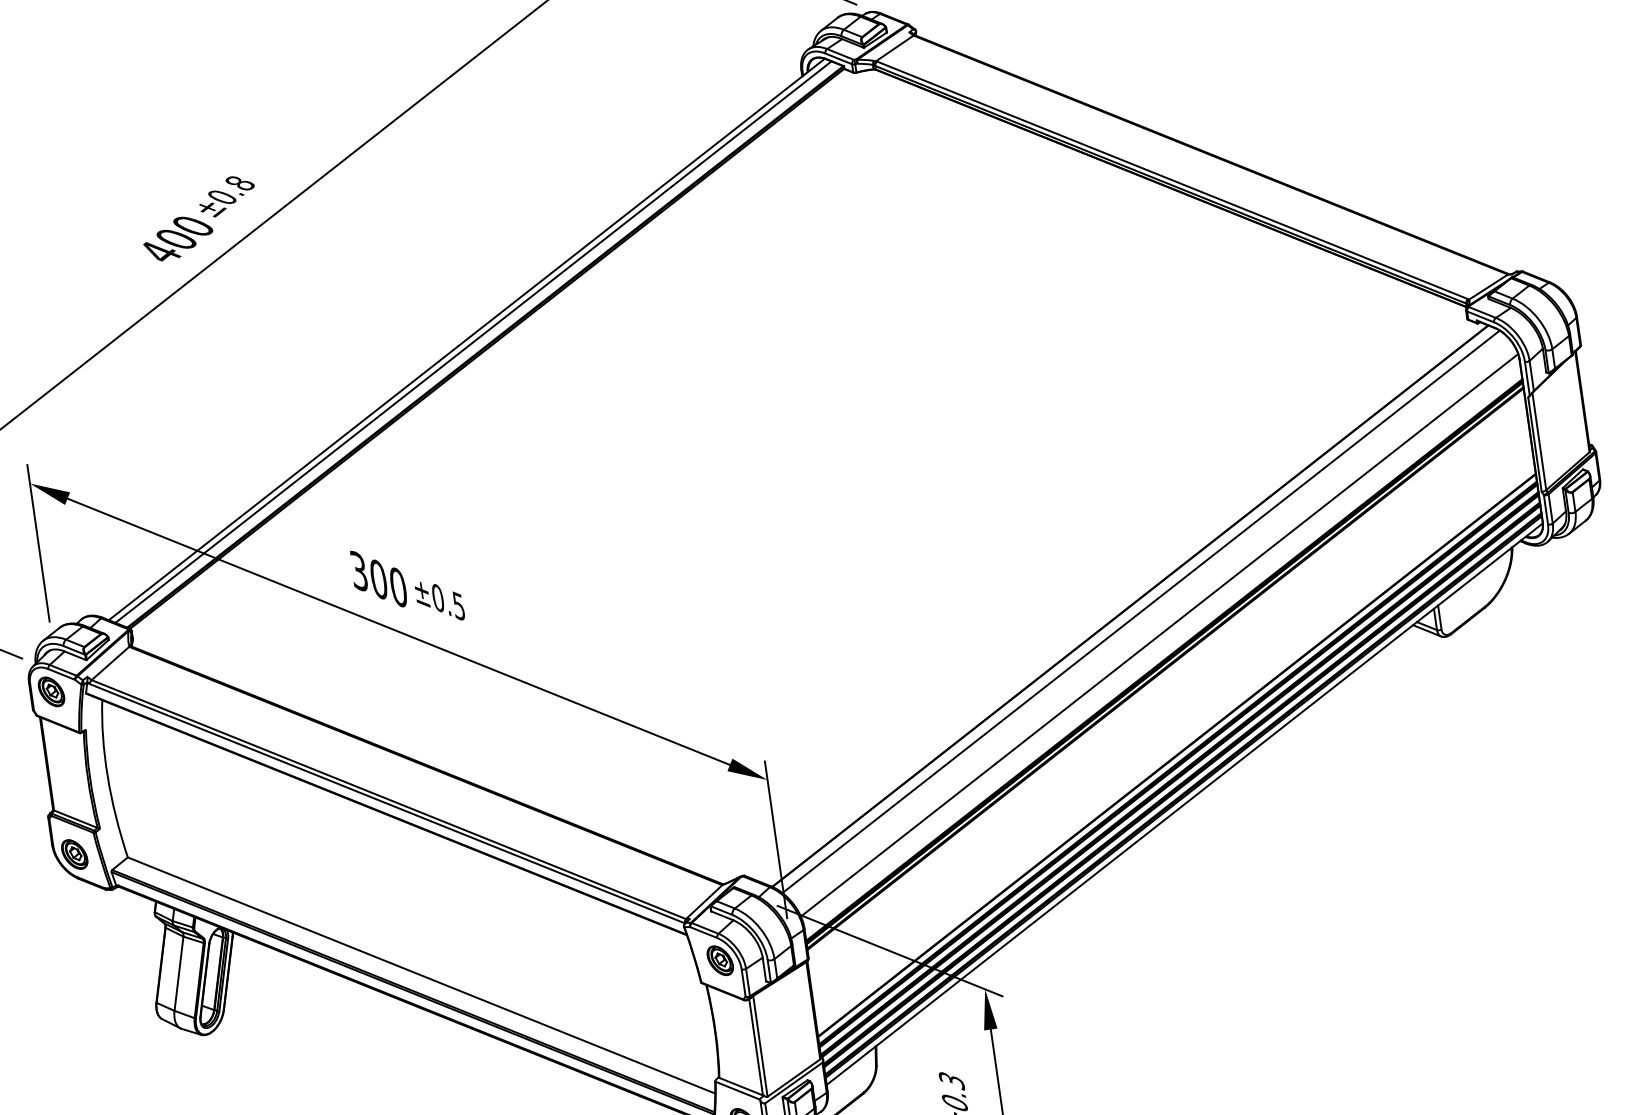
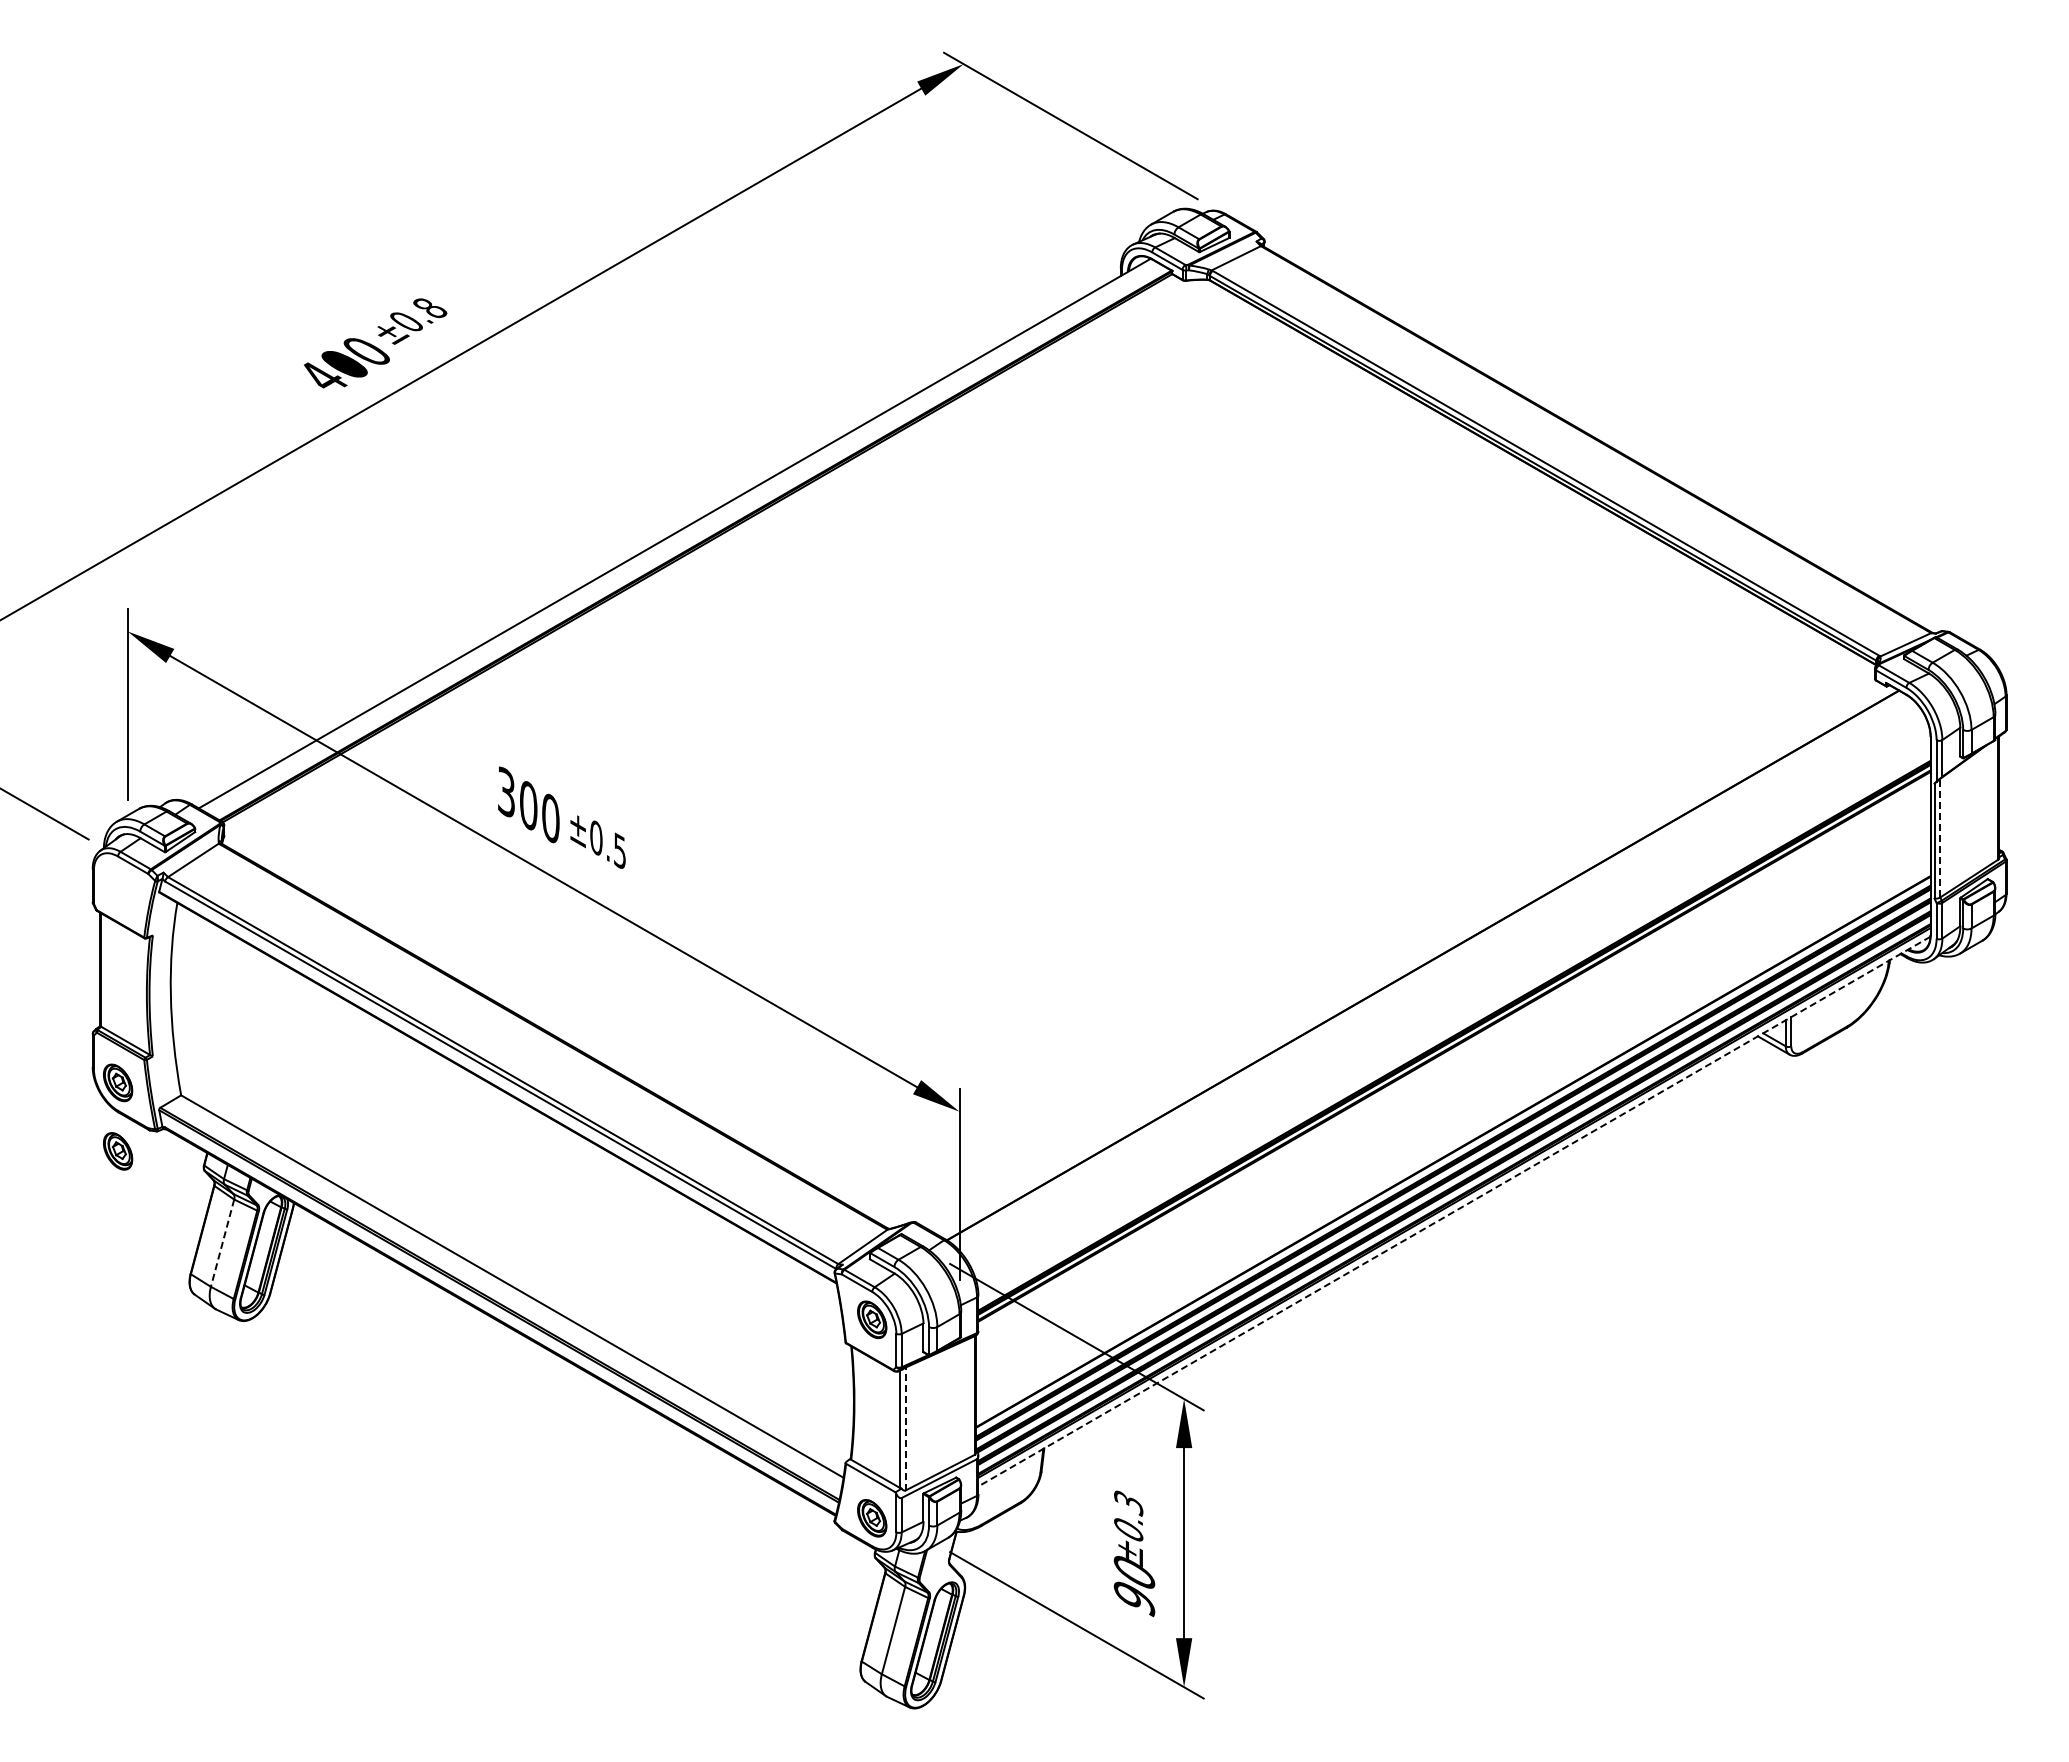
line: (473, 341) -> (682, 537), removed
line: (1539, 440) -> (1940, 837), solid -> dashed
line: (1140, 611) -> (1434, 973), removed
line: (1159, 634) -> (1452, 1004), removed
part: (51, 691) -> (118, 1151), moved
line: (1184, 804) -> (1454, 1211), solid -> dashed
line: (178, 974) -> (222, 1243), solid -> dashed
line: (760, 1045) -> (905, 1428), solid -> dashed

